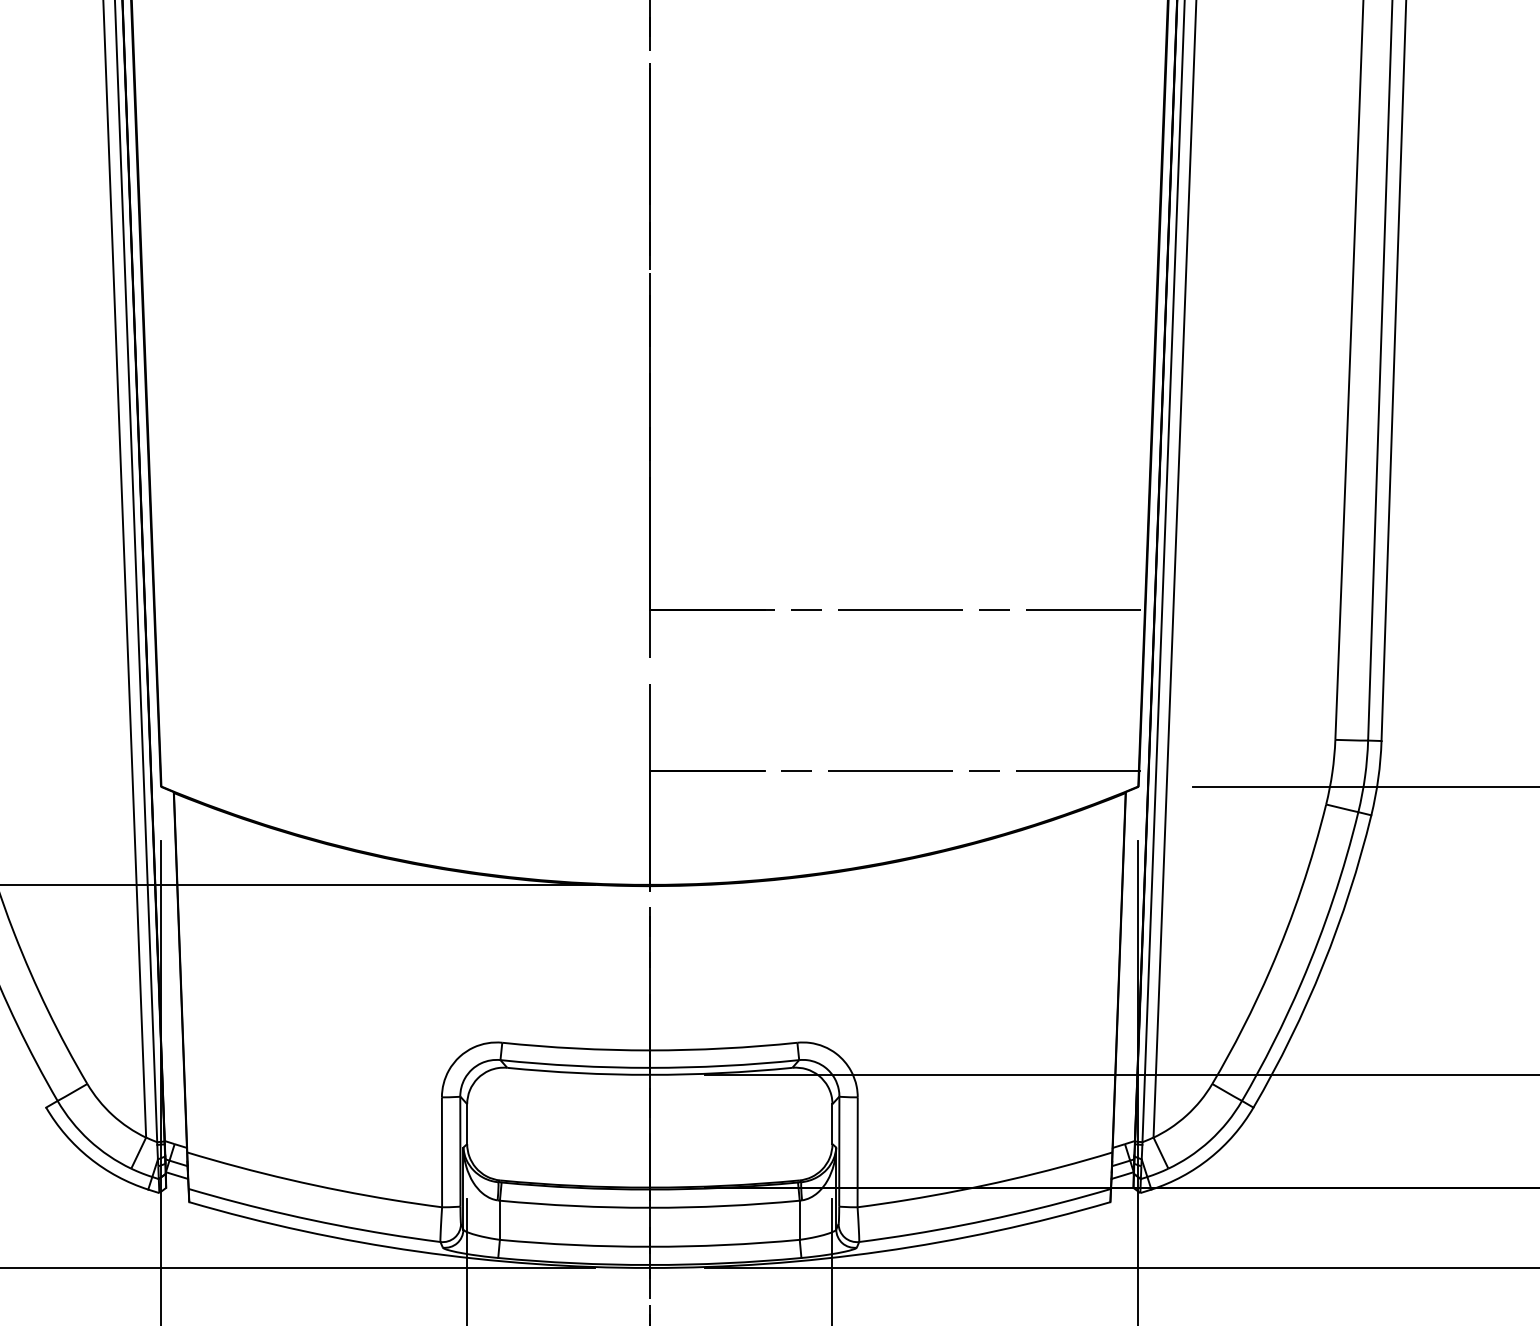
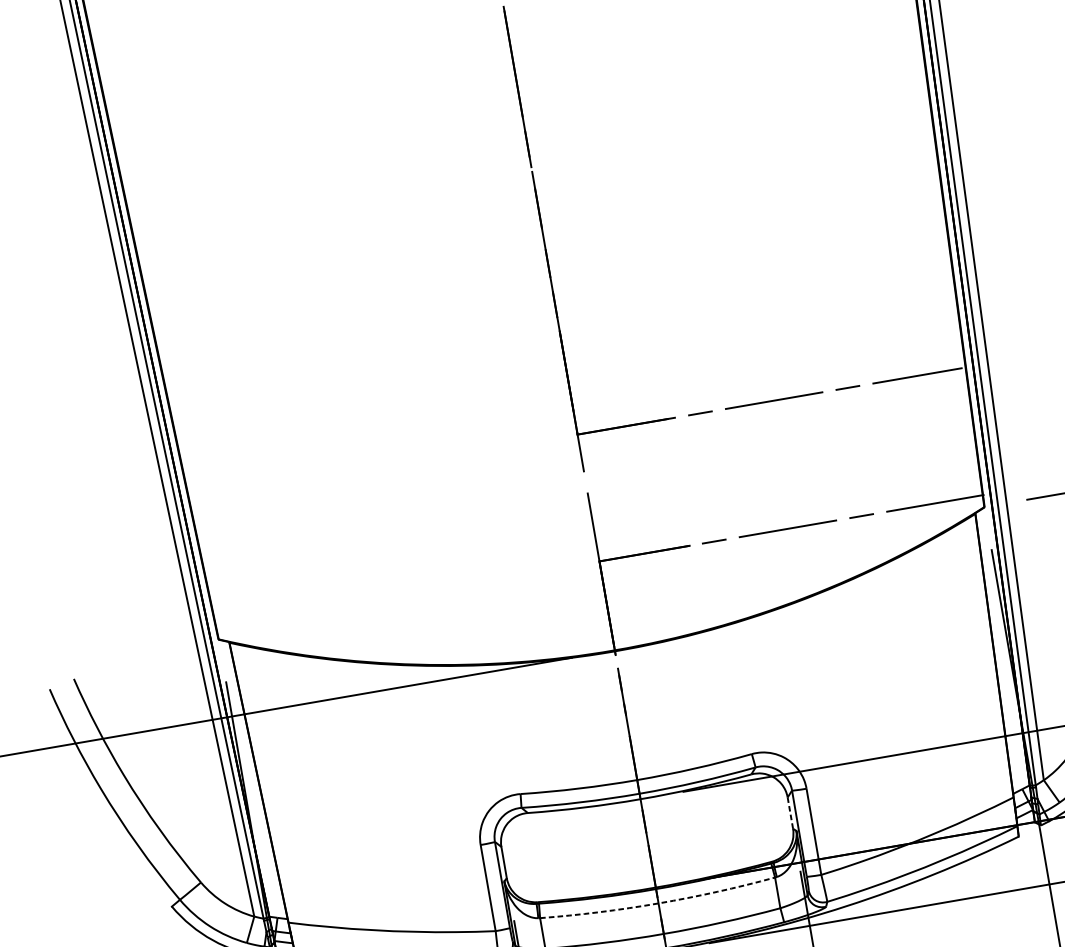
line: (832, 1124) -> (790, 813), solid -> dashed
arc: (649, 1207) -> (658, 903), solid -> dashed

